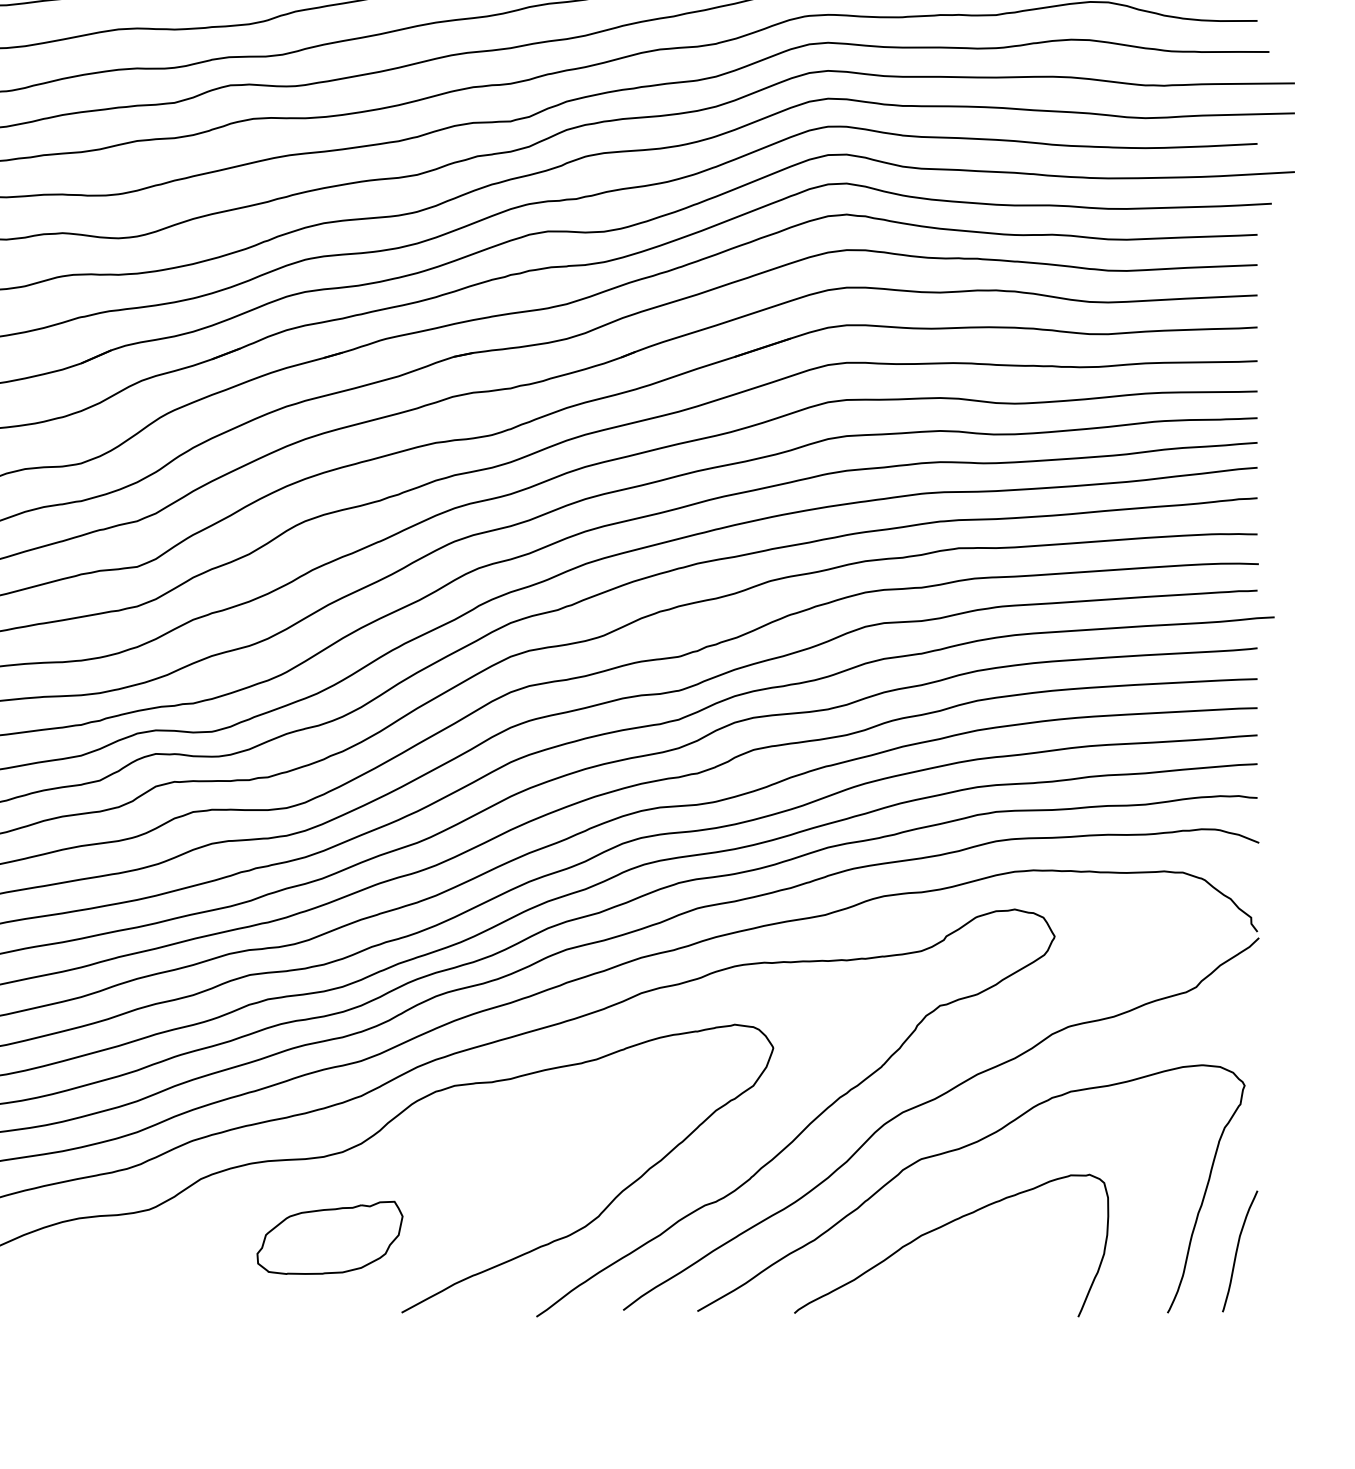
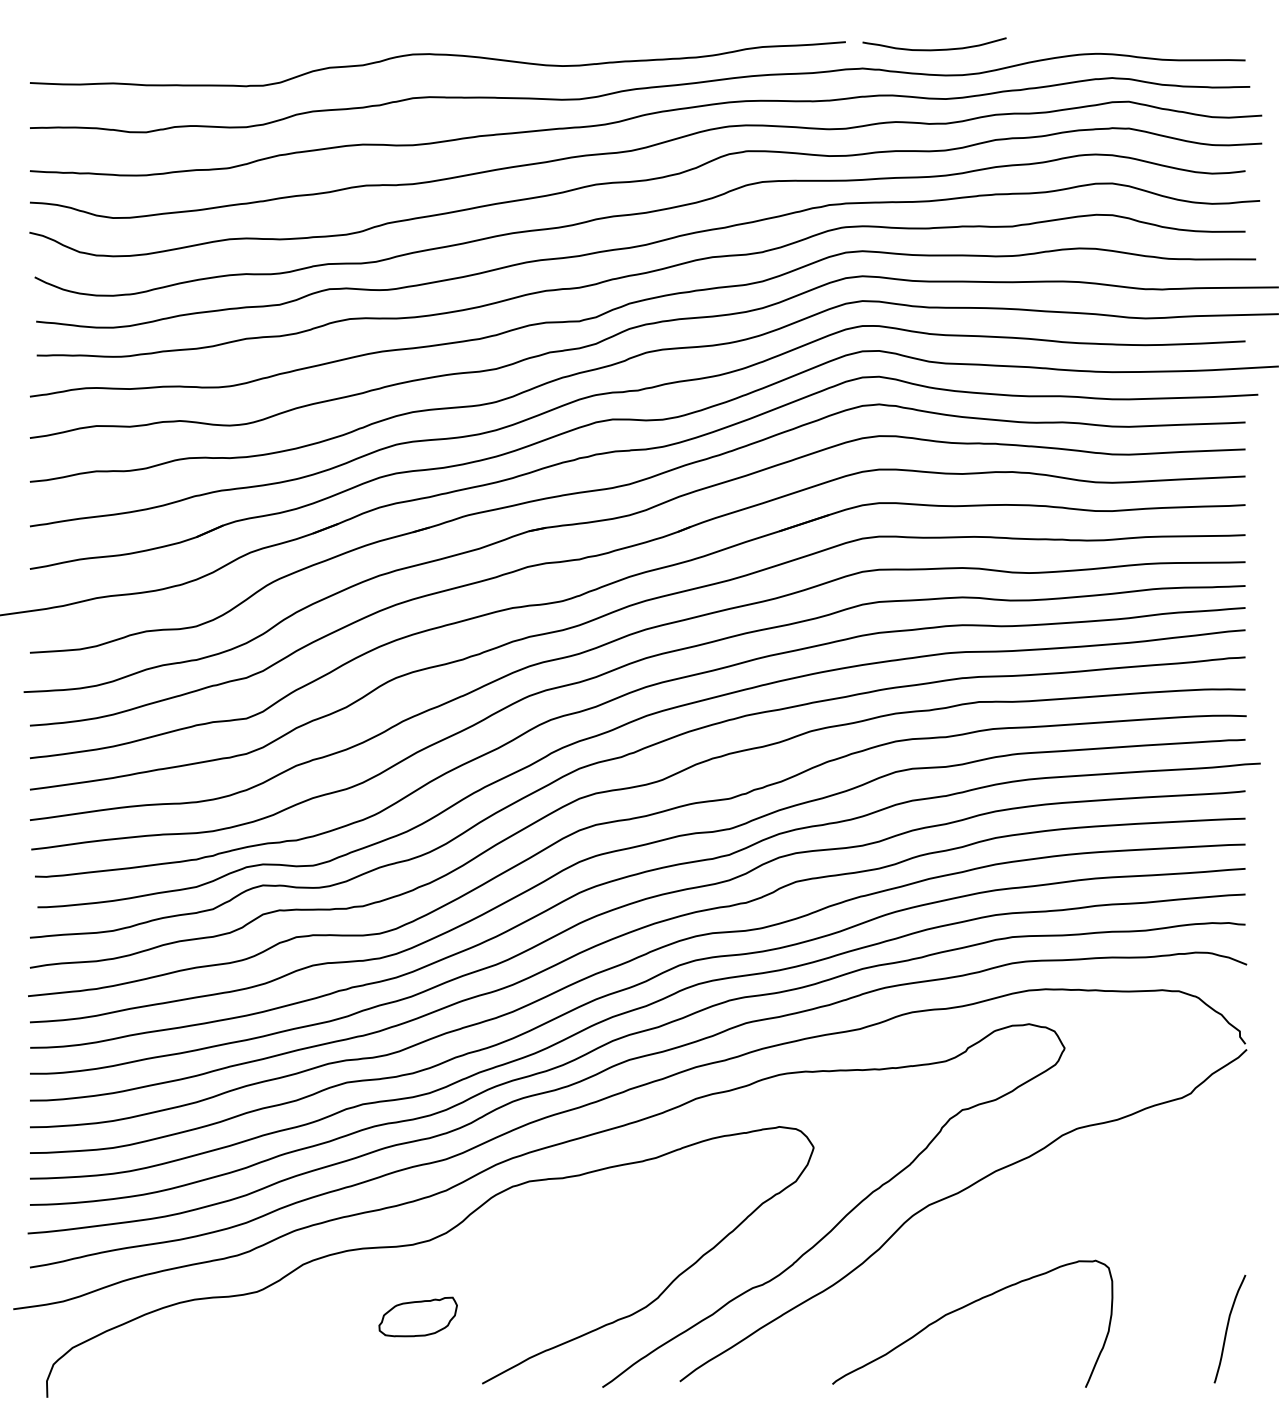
curve: (956, 1150) -> (977, 1239), removed
part: (329, 1237) -> (417, 1316), size x0.6

